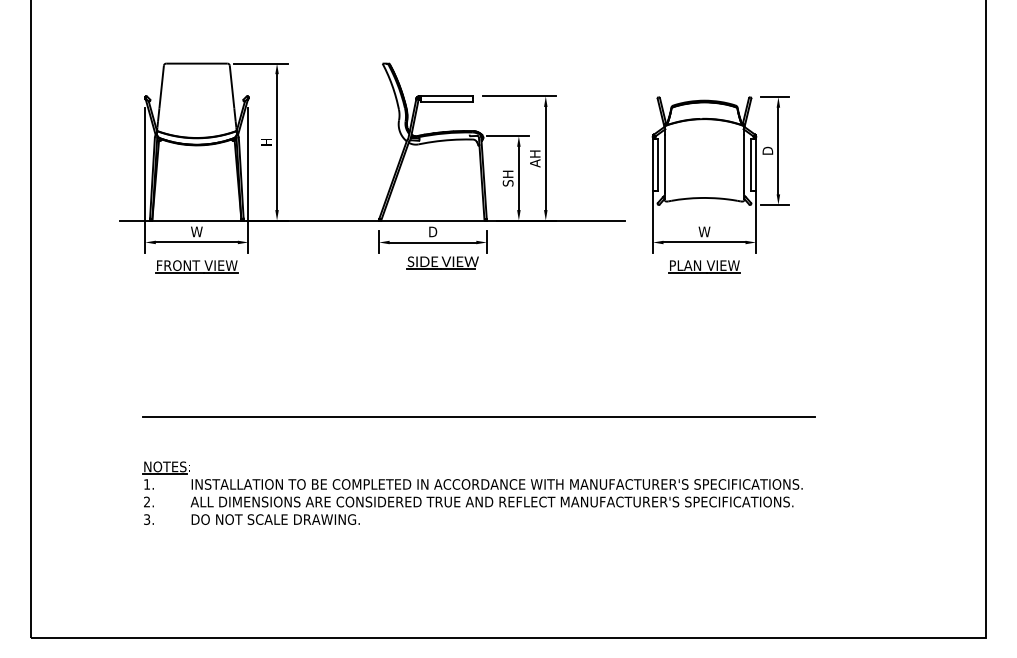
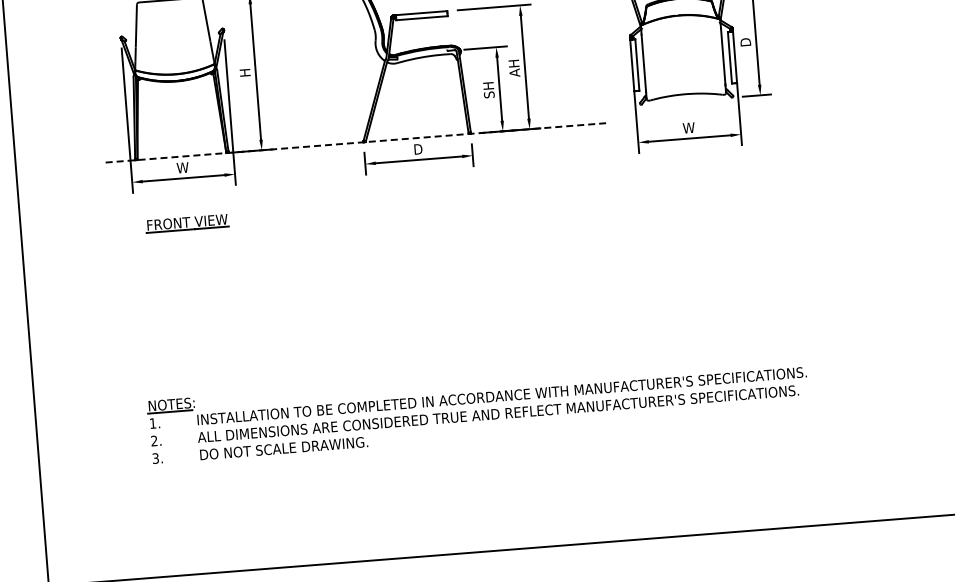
line: (373, 220) -> (358, 142), solid -> dashed
part: (442, 262) -> (430, 179), removed
part: (196, 266) -> (186, 223), moved
part: (704, 266) -> (691, 162), removed
line: (478, 416) -> (478, 329), removed

